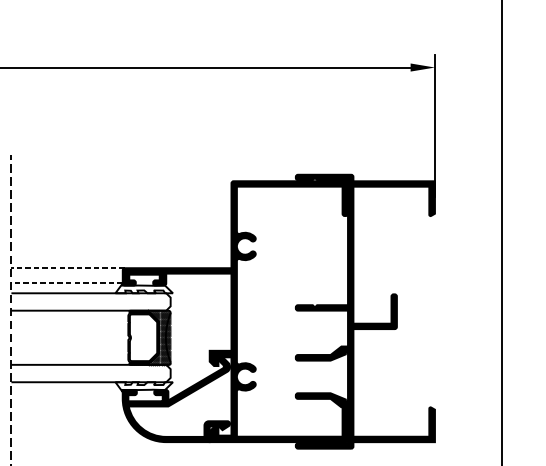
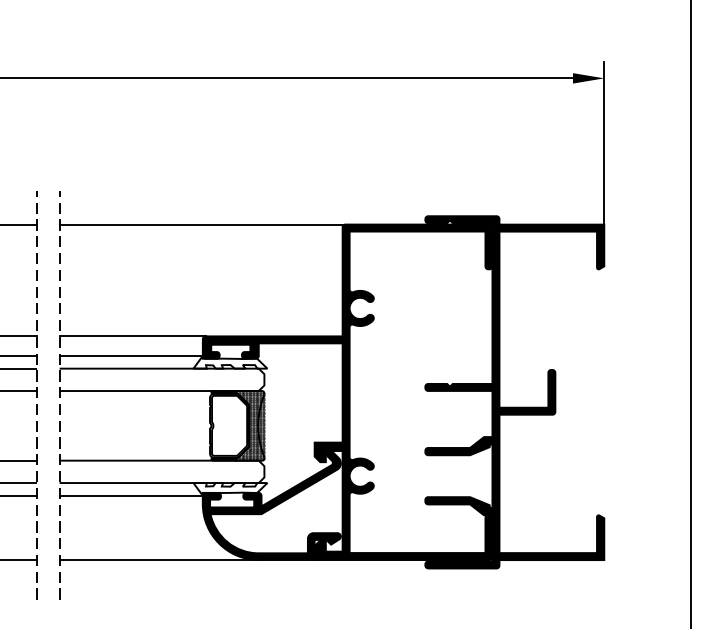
line: (122, 181) -> (202, 224), added
line: (68, 268) -> (132, 336), dashed -> solid
line: (67, 283) -> (131, 355), dashed -> solid
line: (66, 391) -> (130, 495), added
line: (88, 442) -> (158, 560), added

